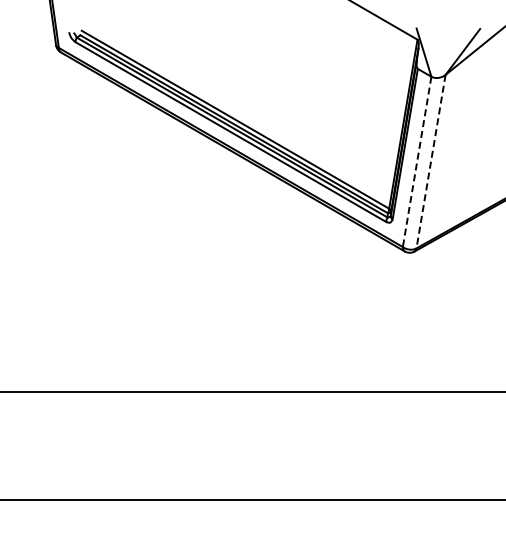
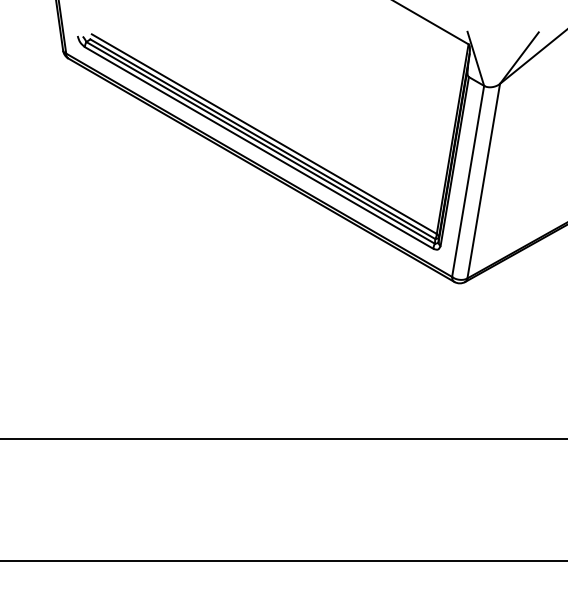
line: (431, 161) -> (484, 180), dashed -> solid
line: (417, 162) -> (468, 182), dashed -> solid

